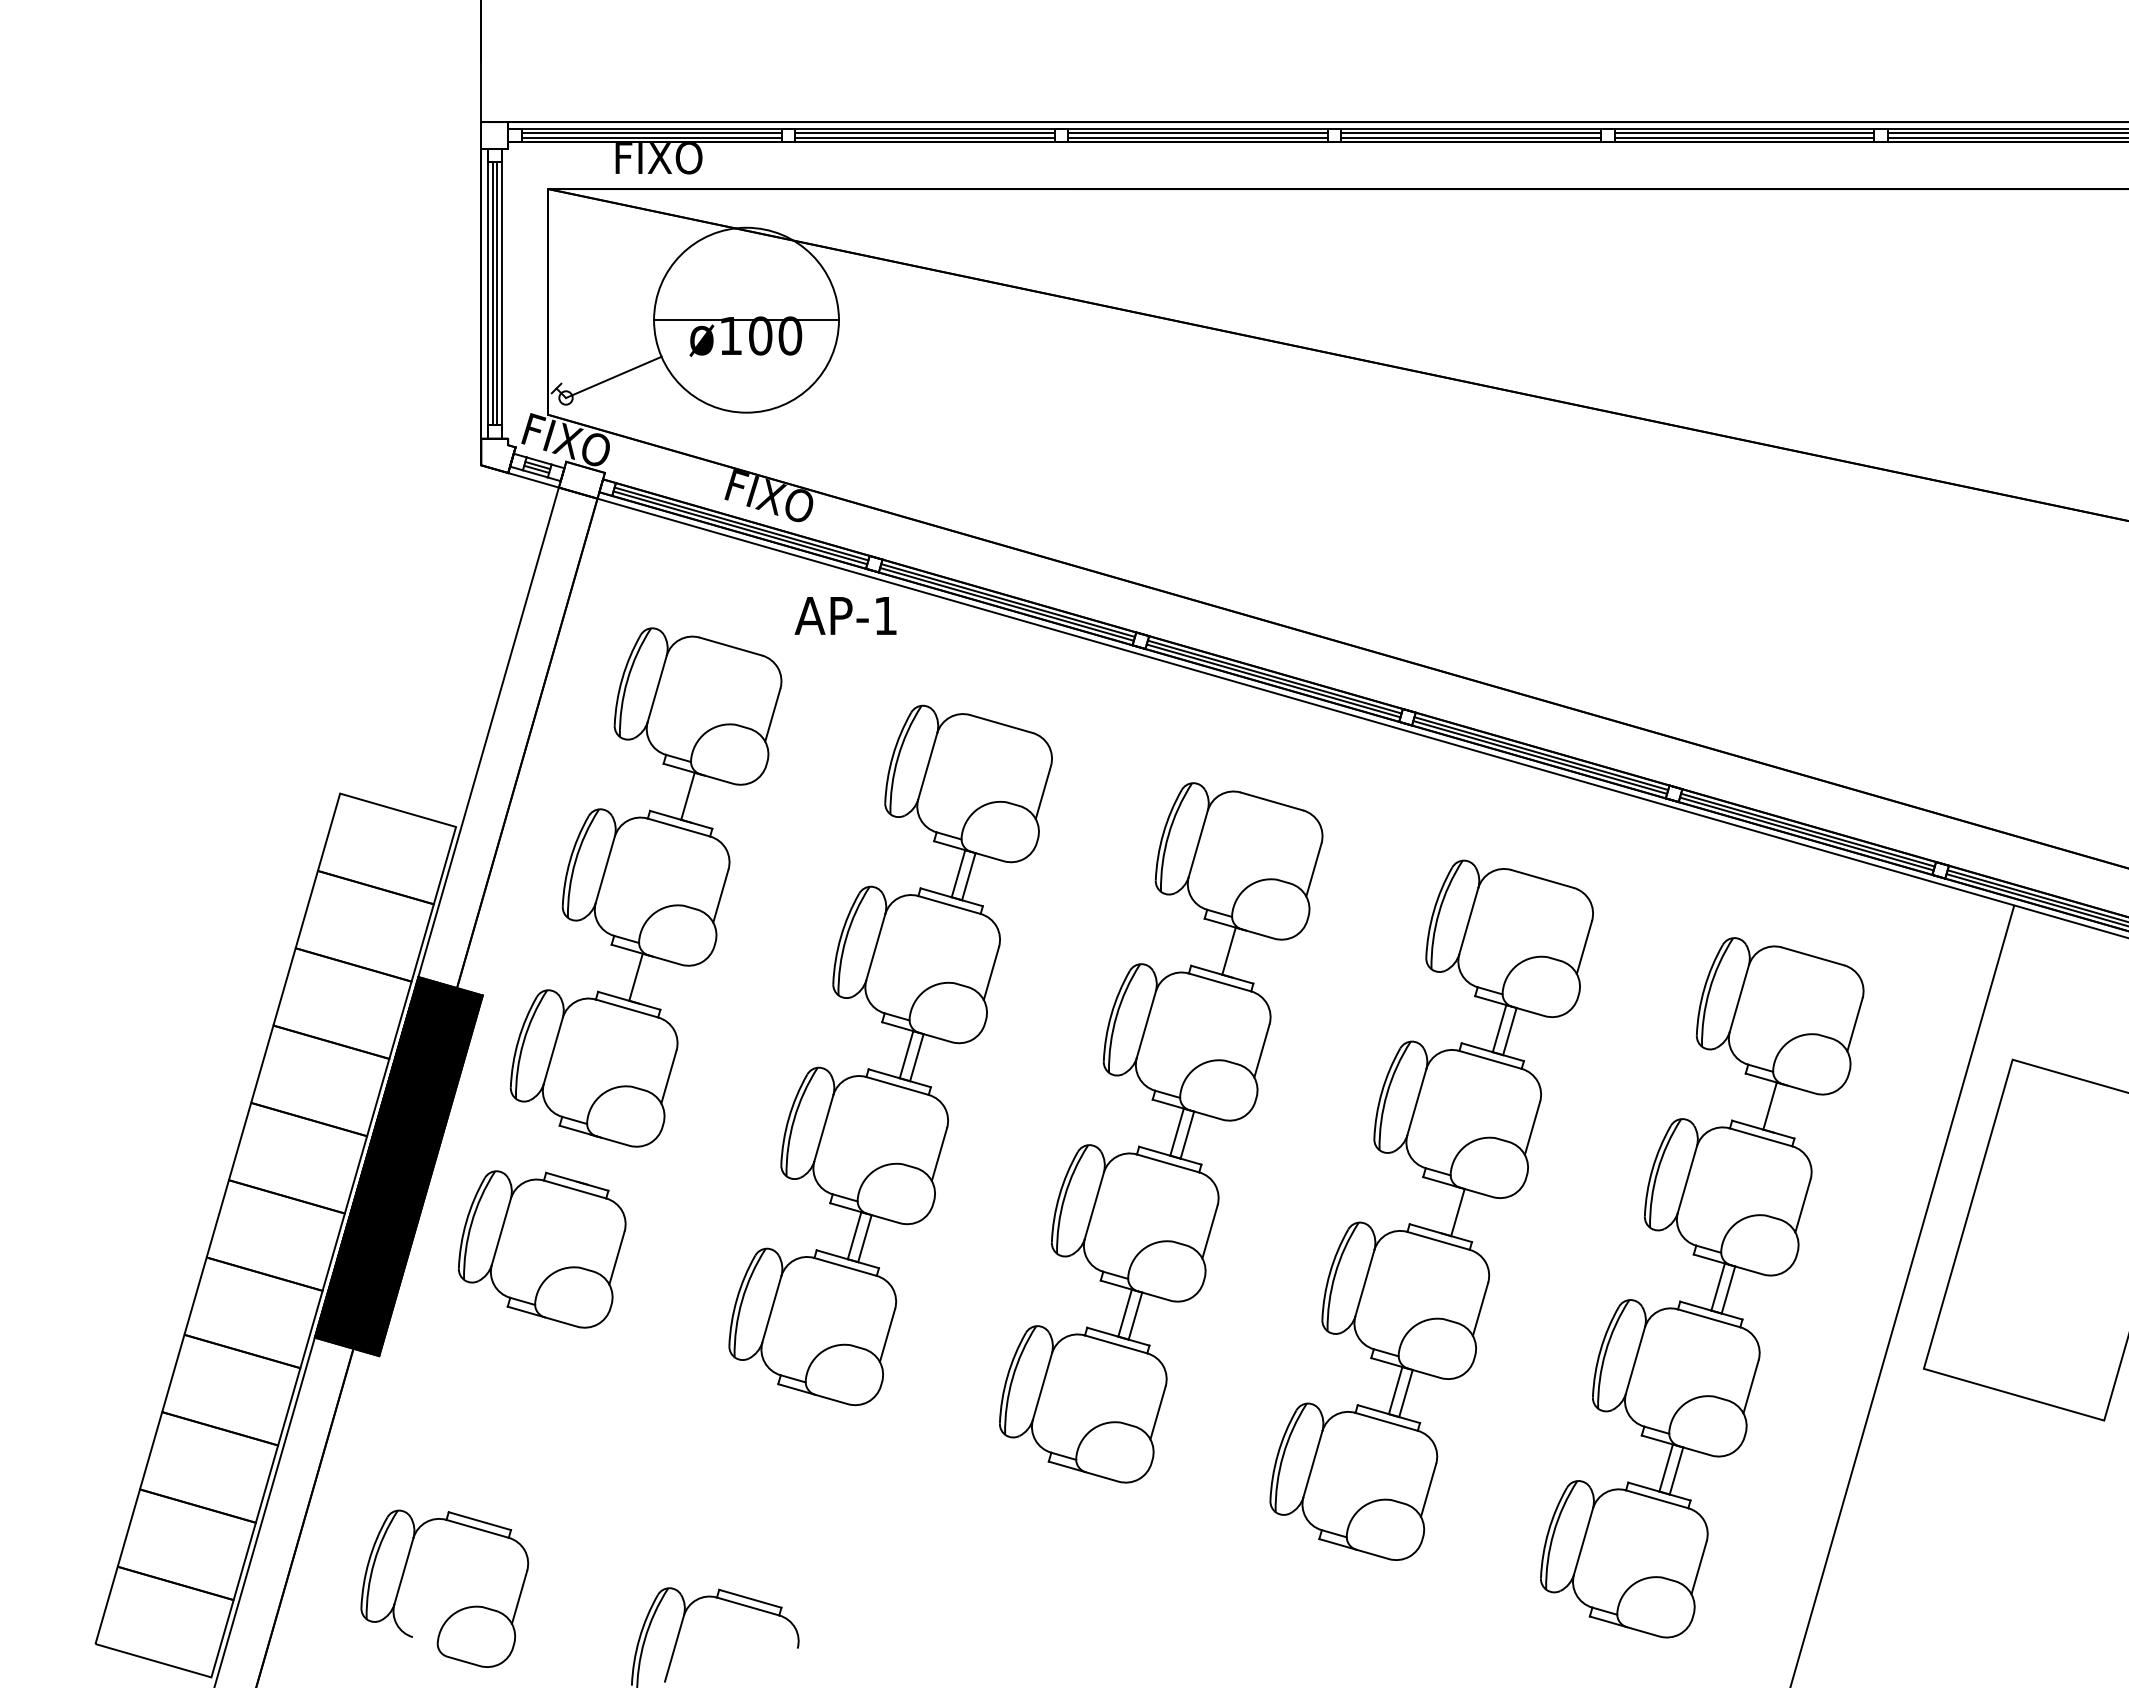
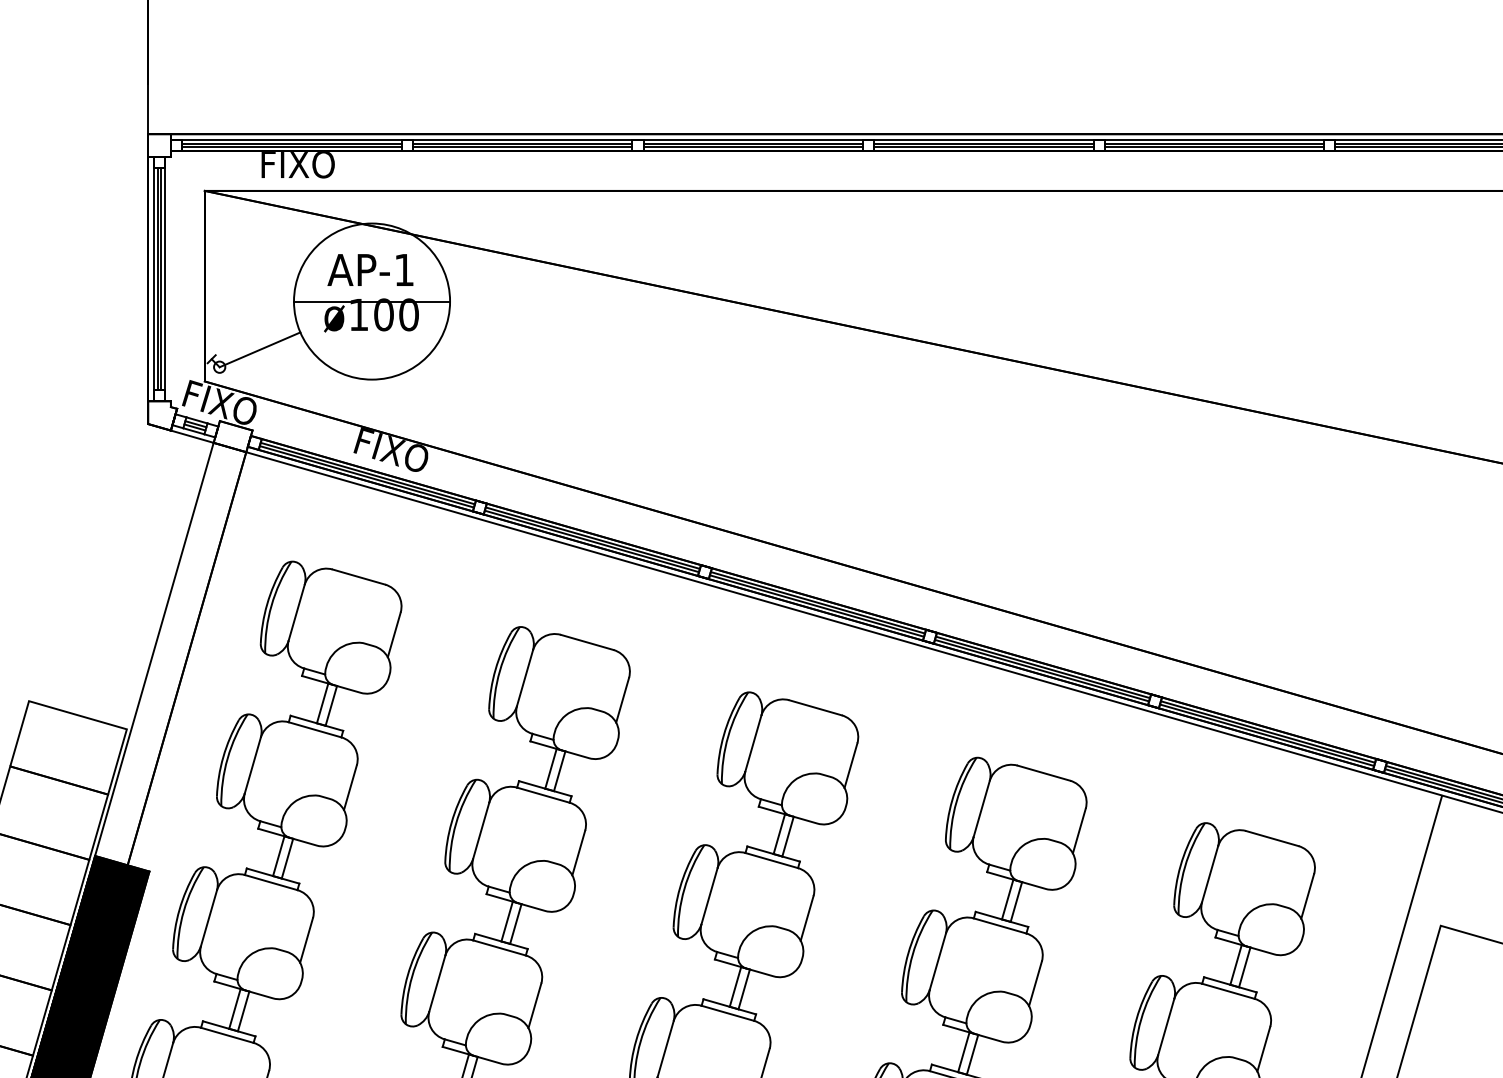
text: (845, 615) -> (370, 269), moved
line: (698, 798) -> (331, 705), added
line: (1239, 953) -> (788, 836), added
line: (646, 979) -> (287, 858), added
line: (1780, 1108) -> (1244, 966), added
line: (583, 1157) -> (234, 1008), added
line: (594, 1160) -> (243, 1010), added
line: (1447, 1209) -> (963, 1052), added

